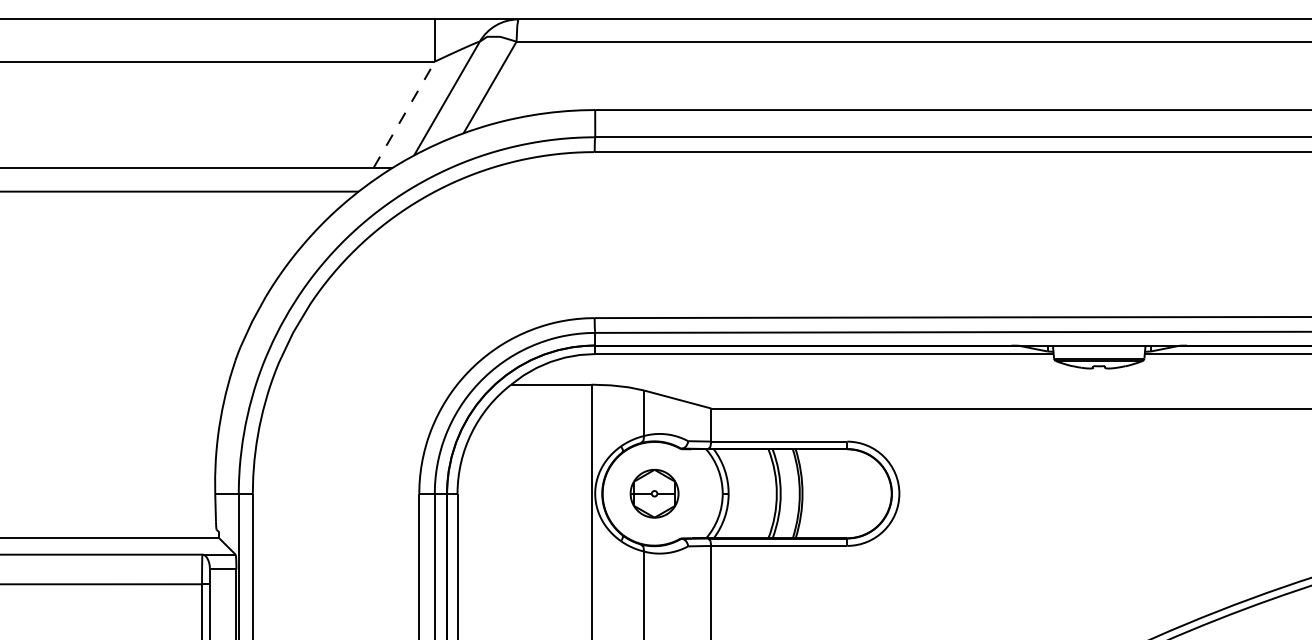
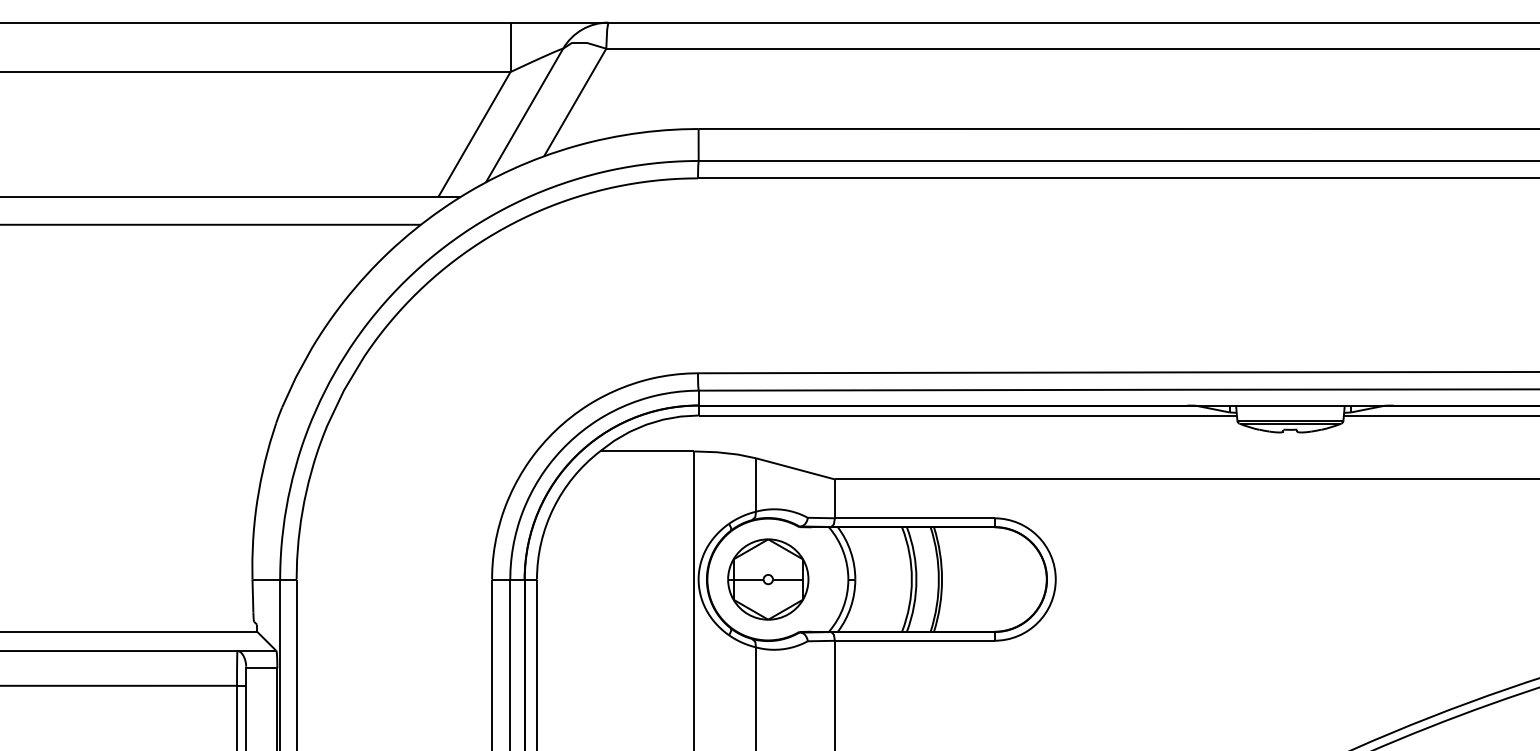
line: (404, 114) -> (474, 134), dashed -> solid
part: (654, 493) -> (768, 579), size x1.43

